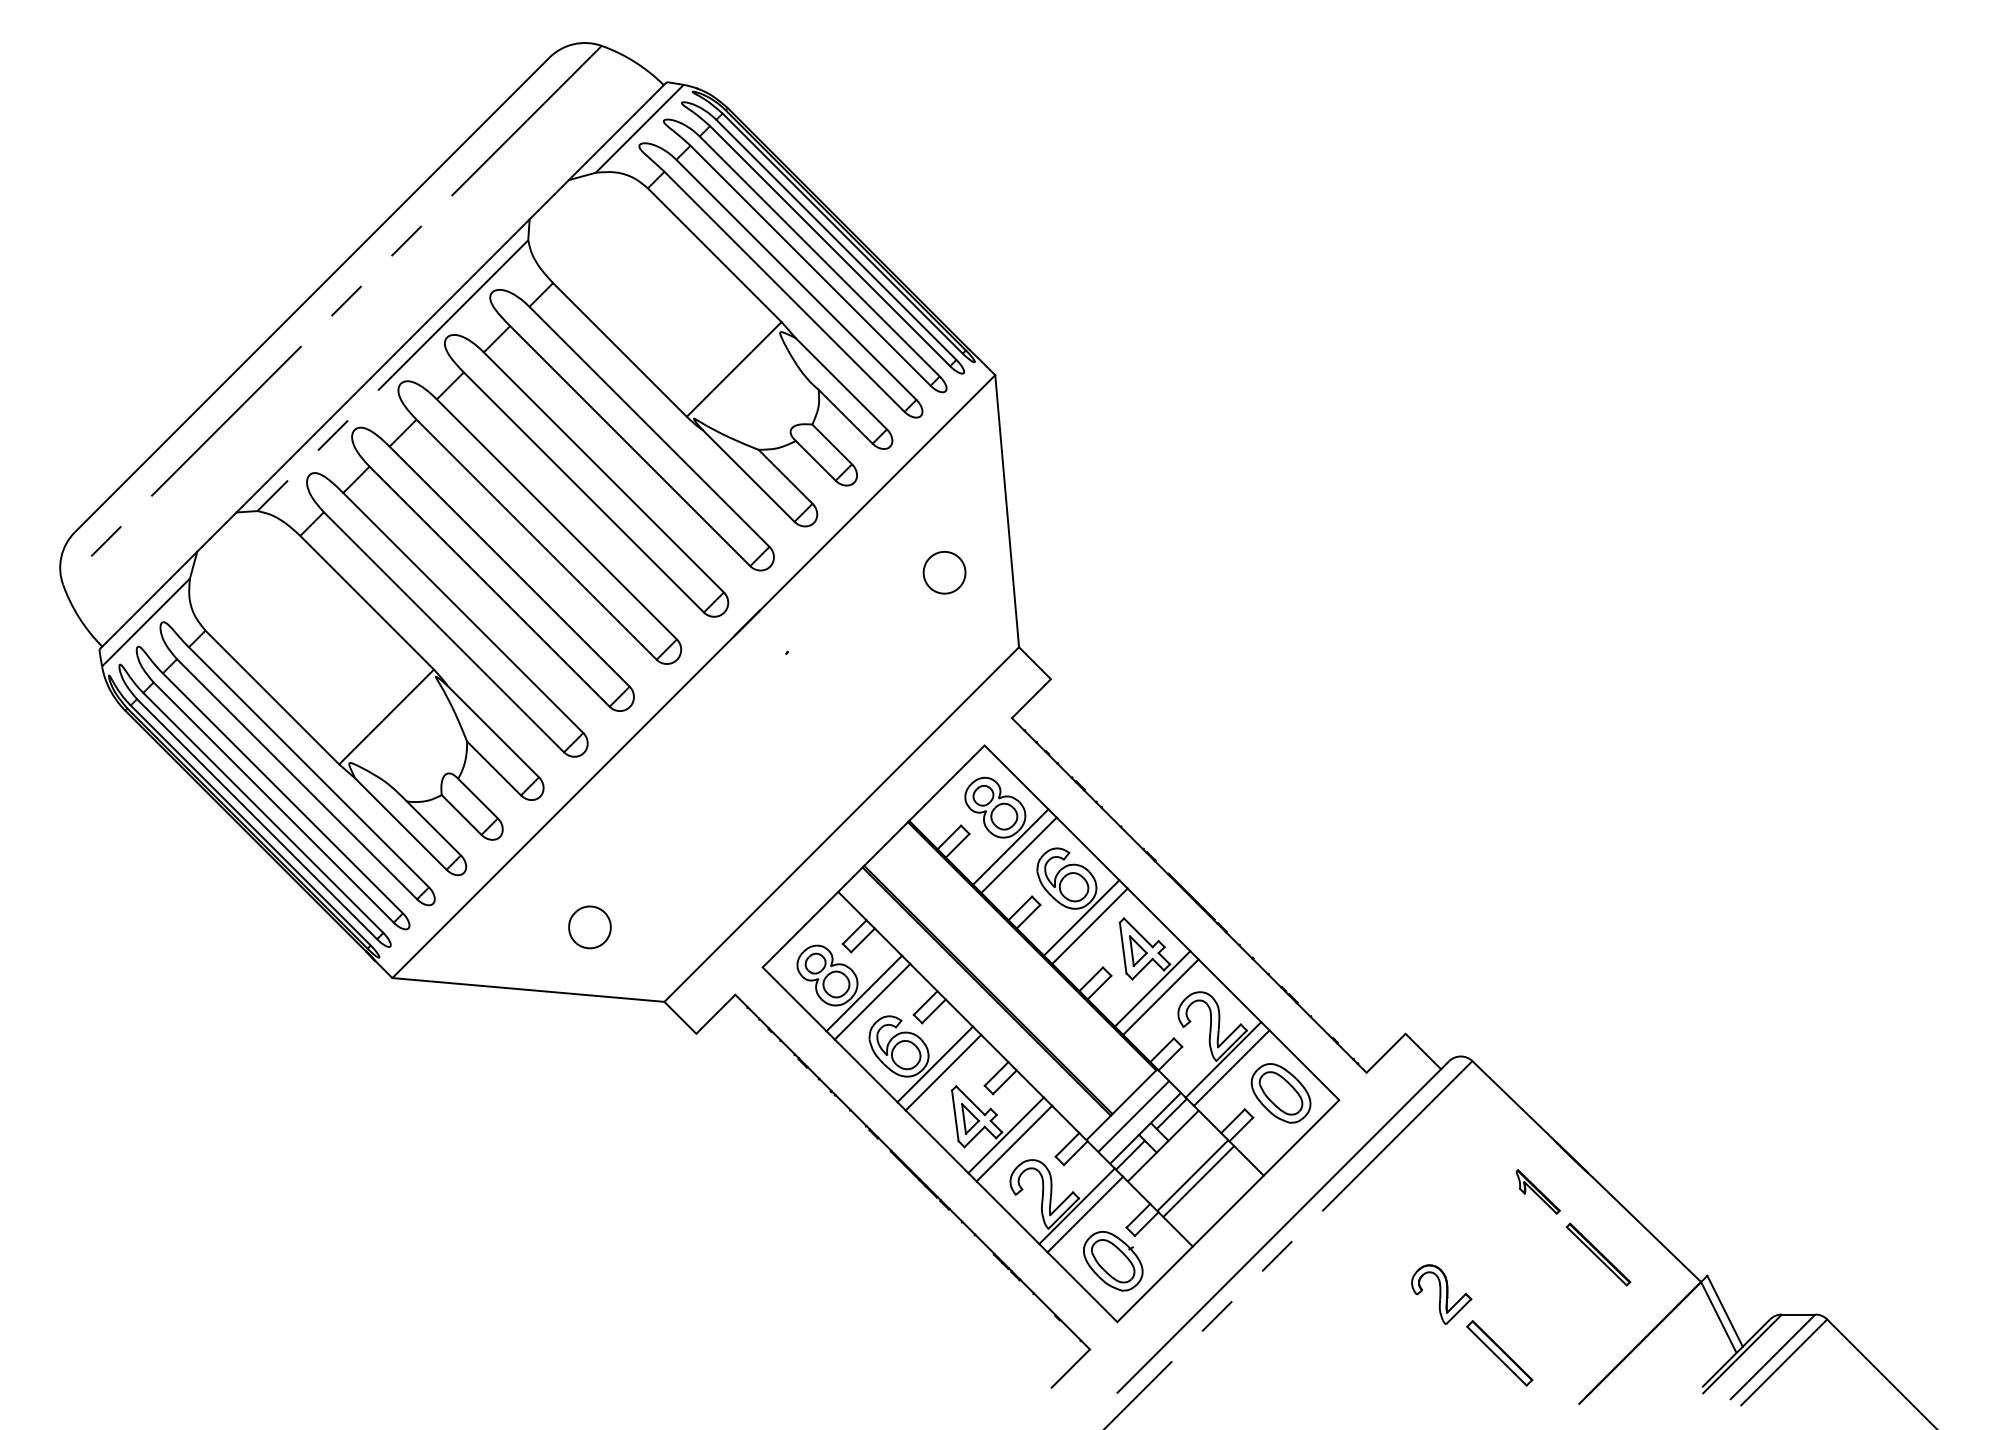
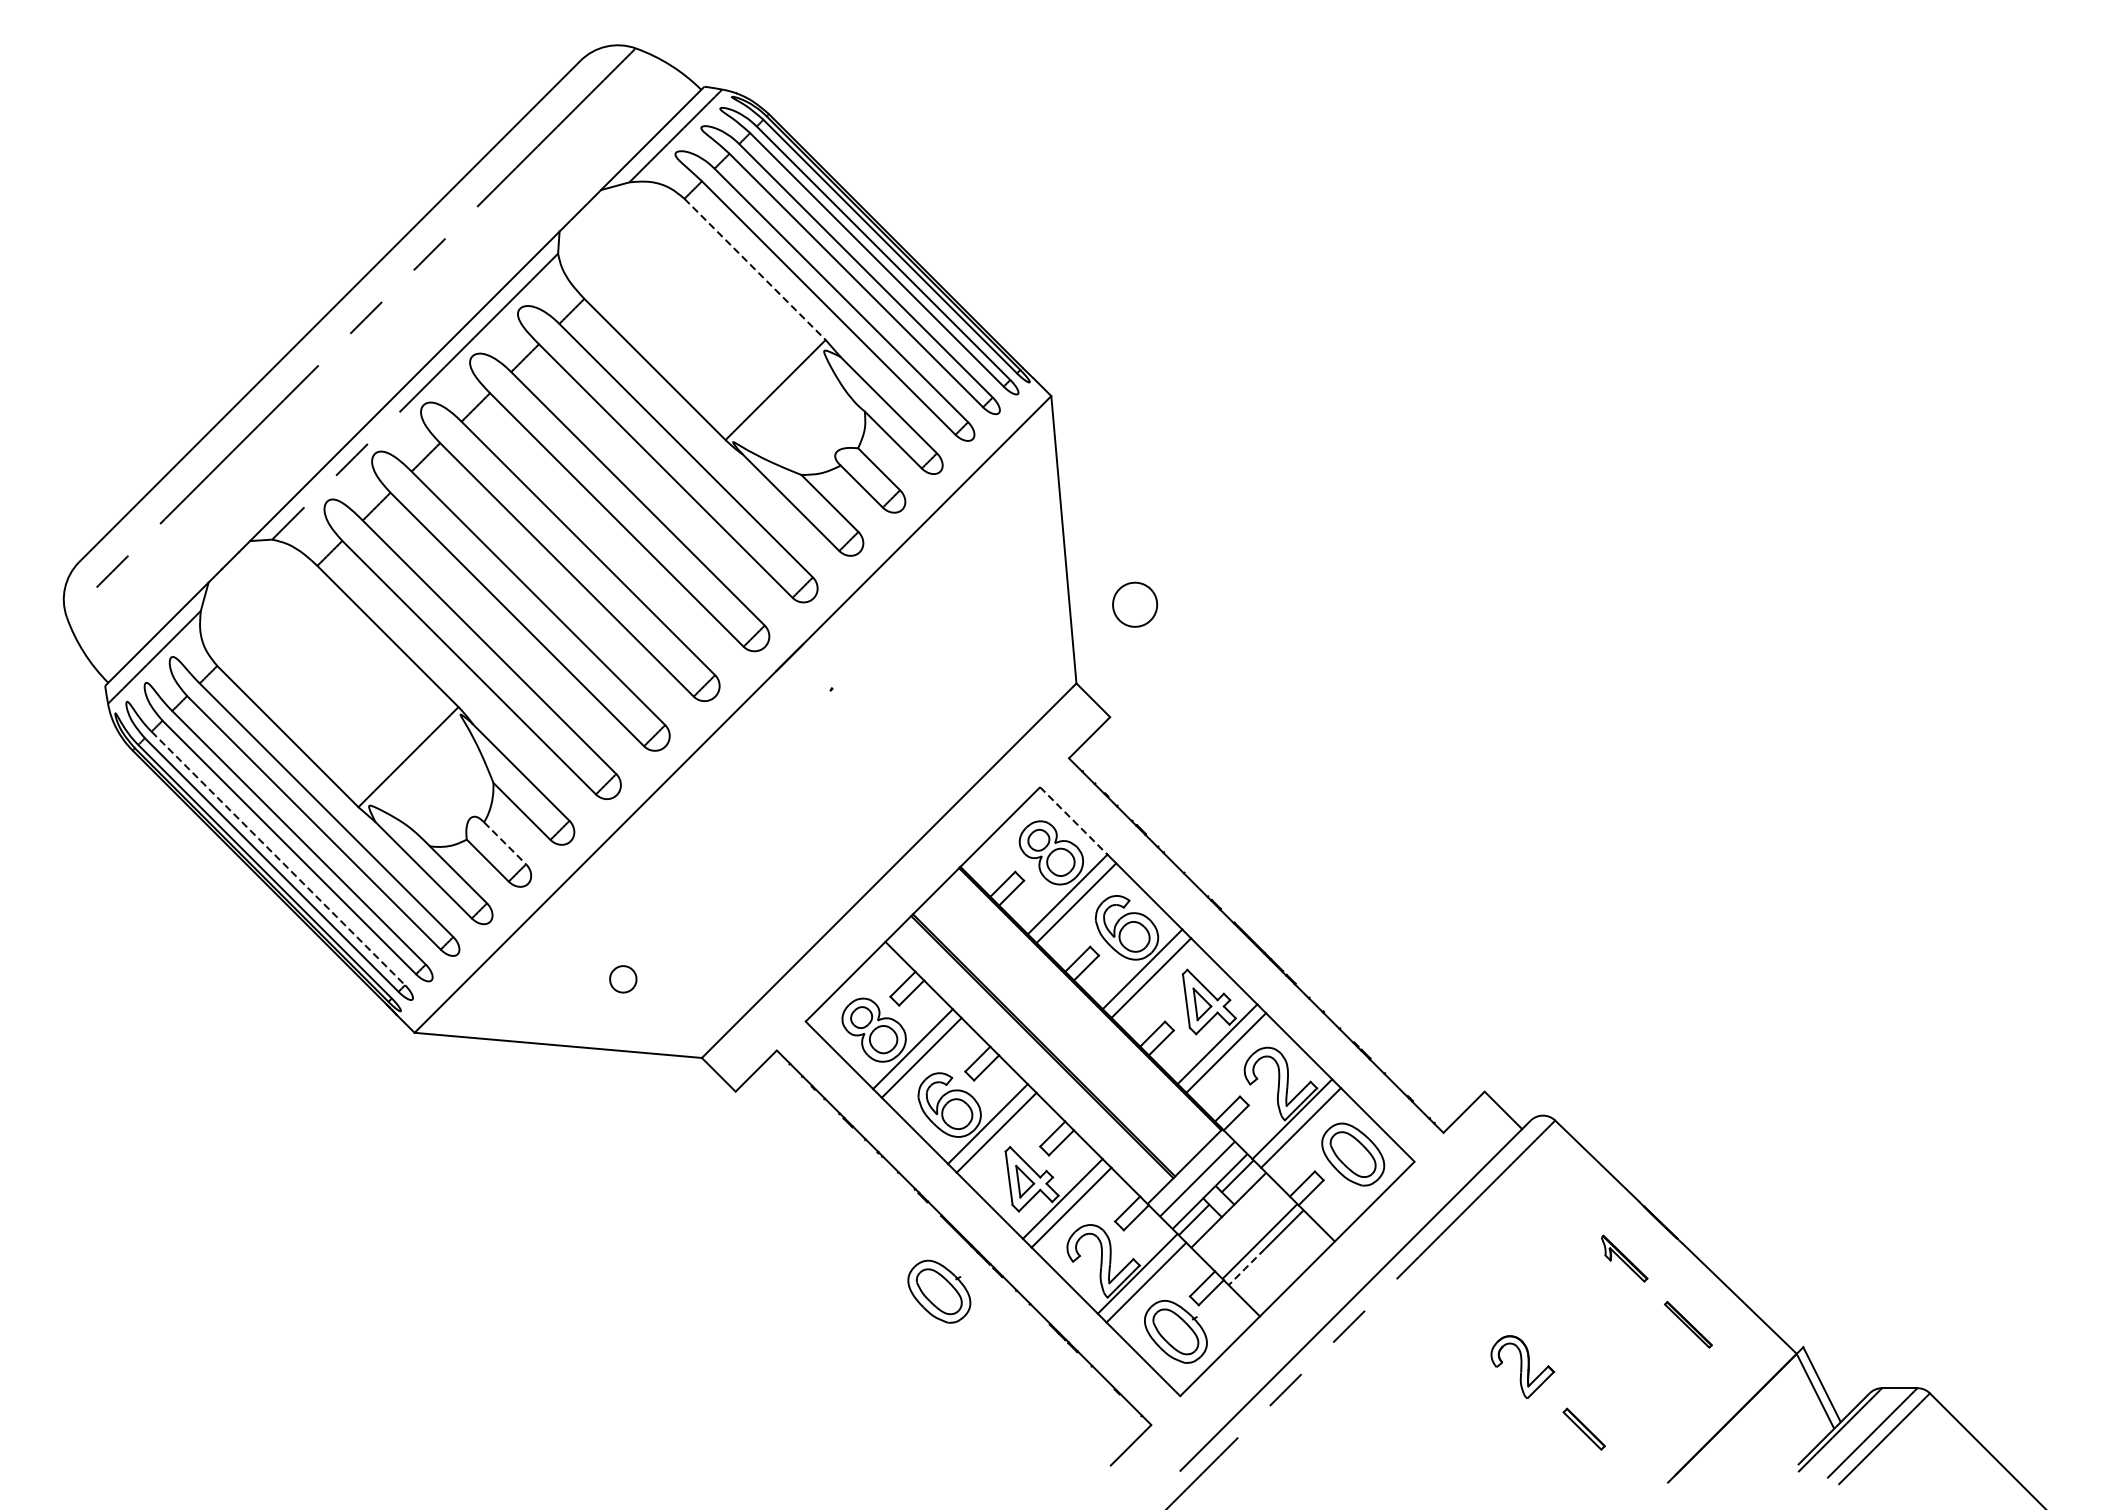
line: (714, 255) -> (754, 269), solid -> dashed
part: (944, 572) -> (1135, 604), moved
line: (1016, 777) -> (1073, 821), solid -> dashed
line: (478, 798) -> (505, 843), solid -> dashed
line: (263, 812) -> (278, 857), solid -> dashed
part: (589, 927) -> (622, 979), size x0.6
line: (1179, 1200) -> (1245, 1267), solid -> dashed
part: (889, 1223) -> (939, 1292), added
part: (1598, 1254) -> (1688, 1324), size x0.7
part: (1499, 1353) -> (1583, 1429), size x0.6

